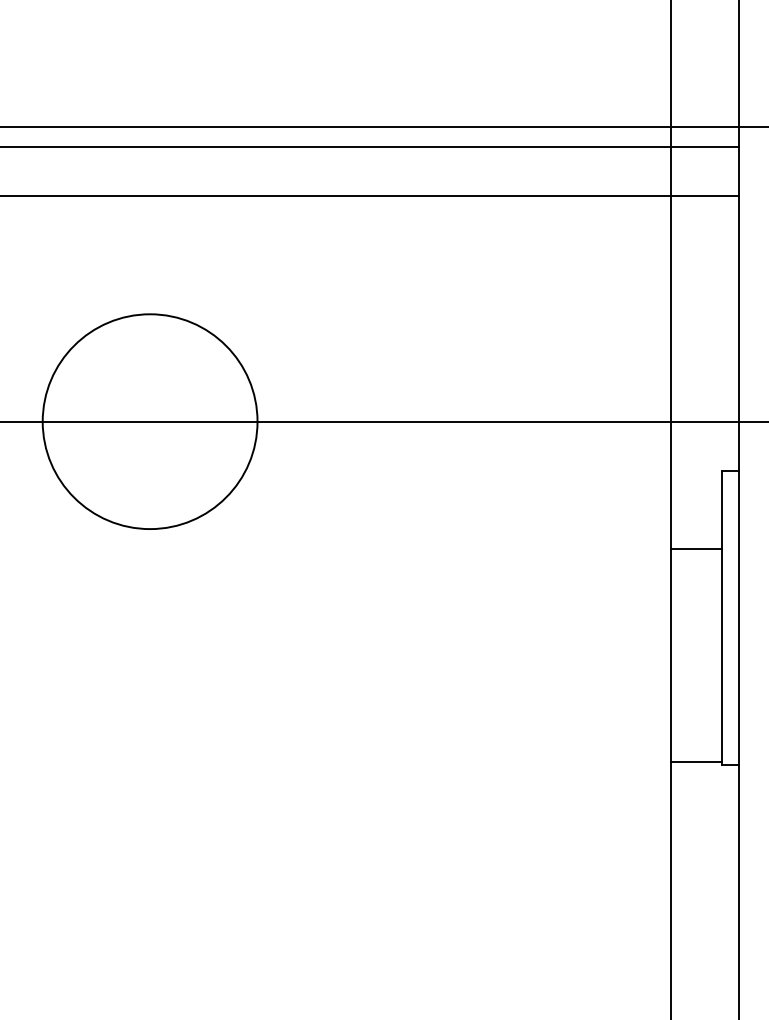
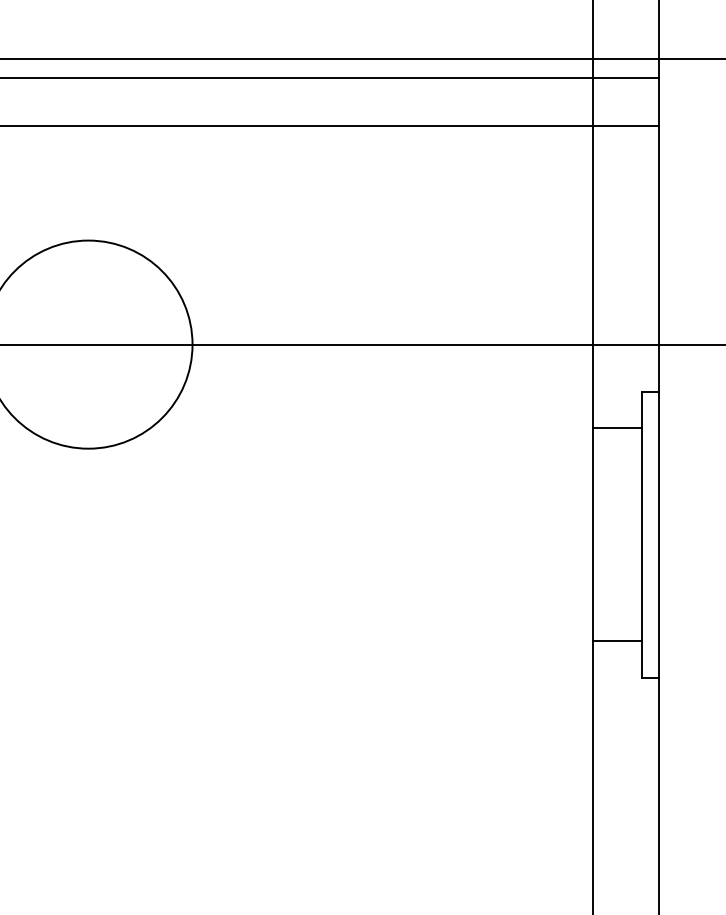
line: (695, 549) -> (616, 428), moved
line: (695, 762) -> (616, 641), moved

